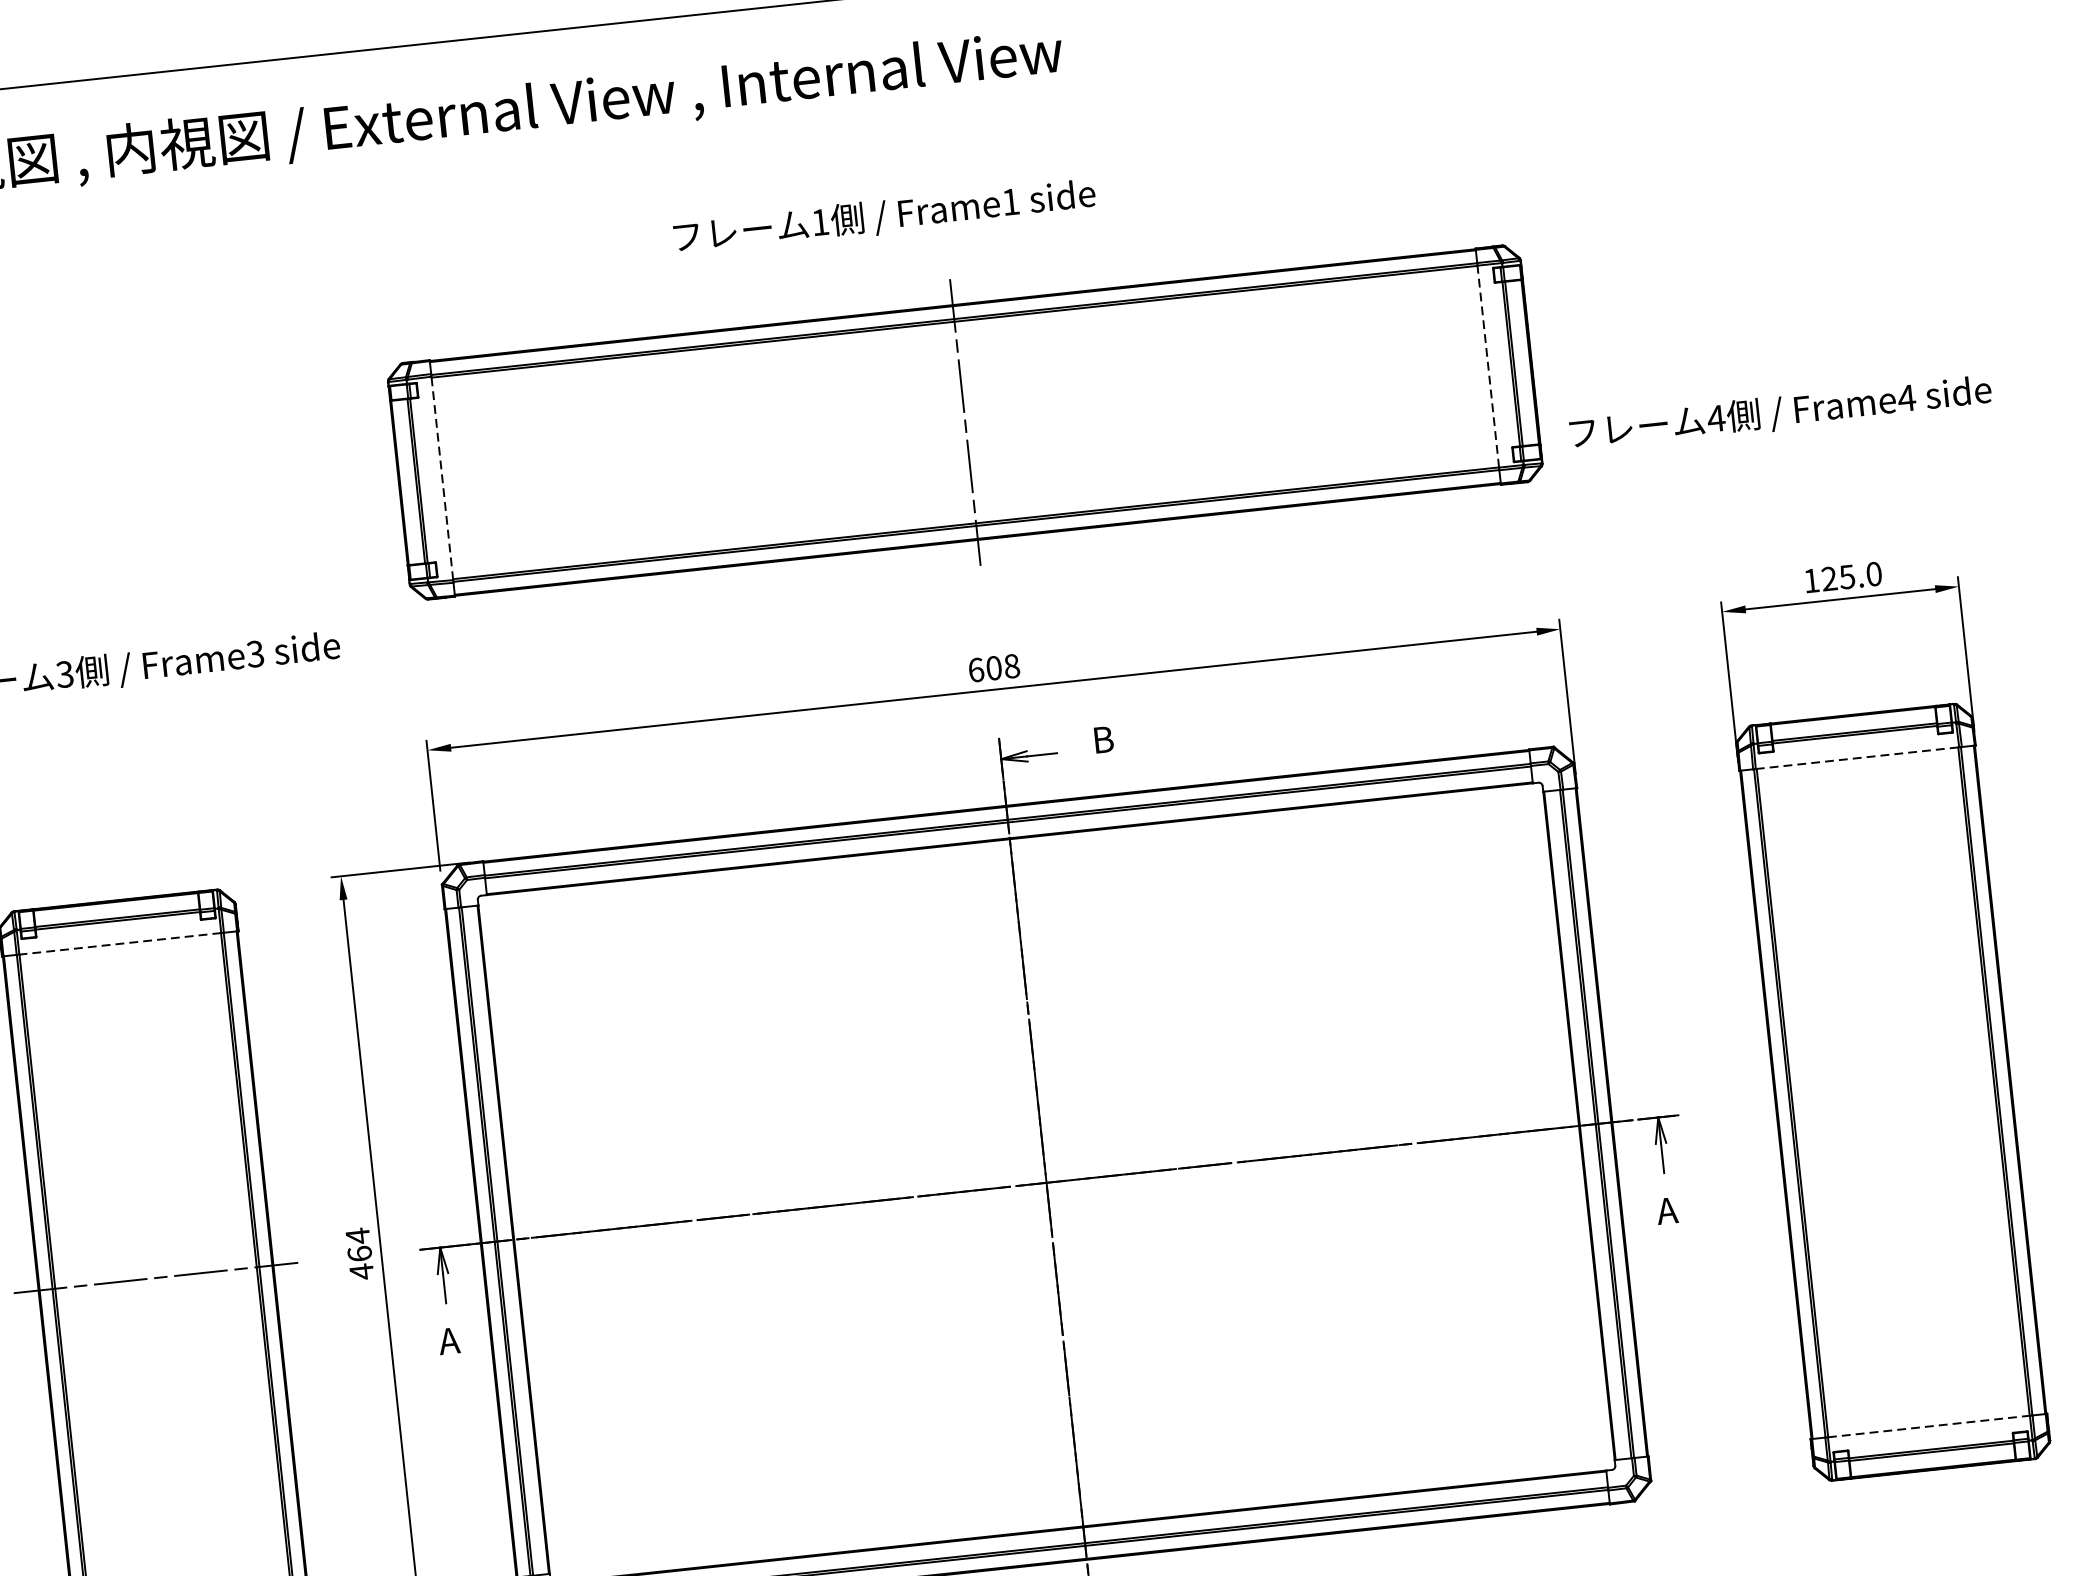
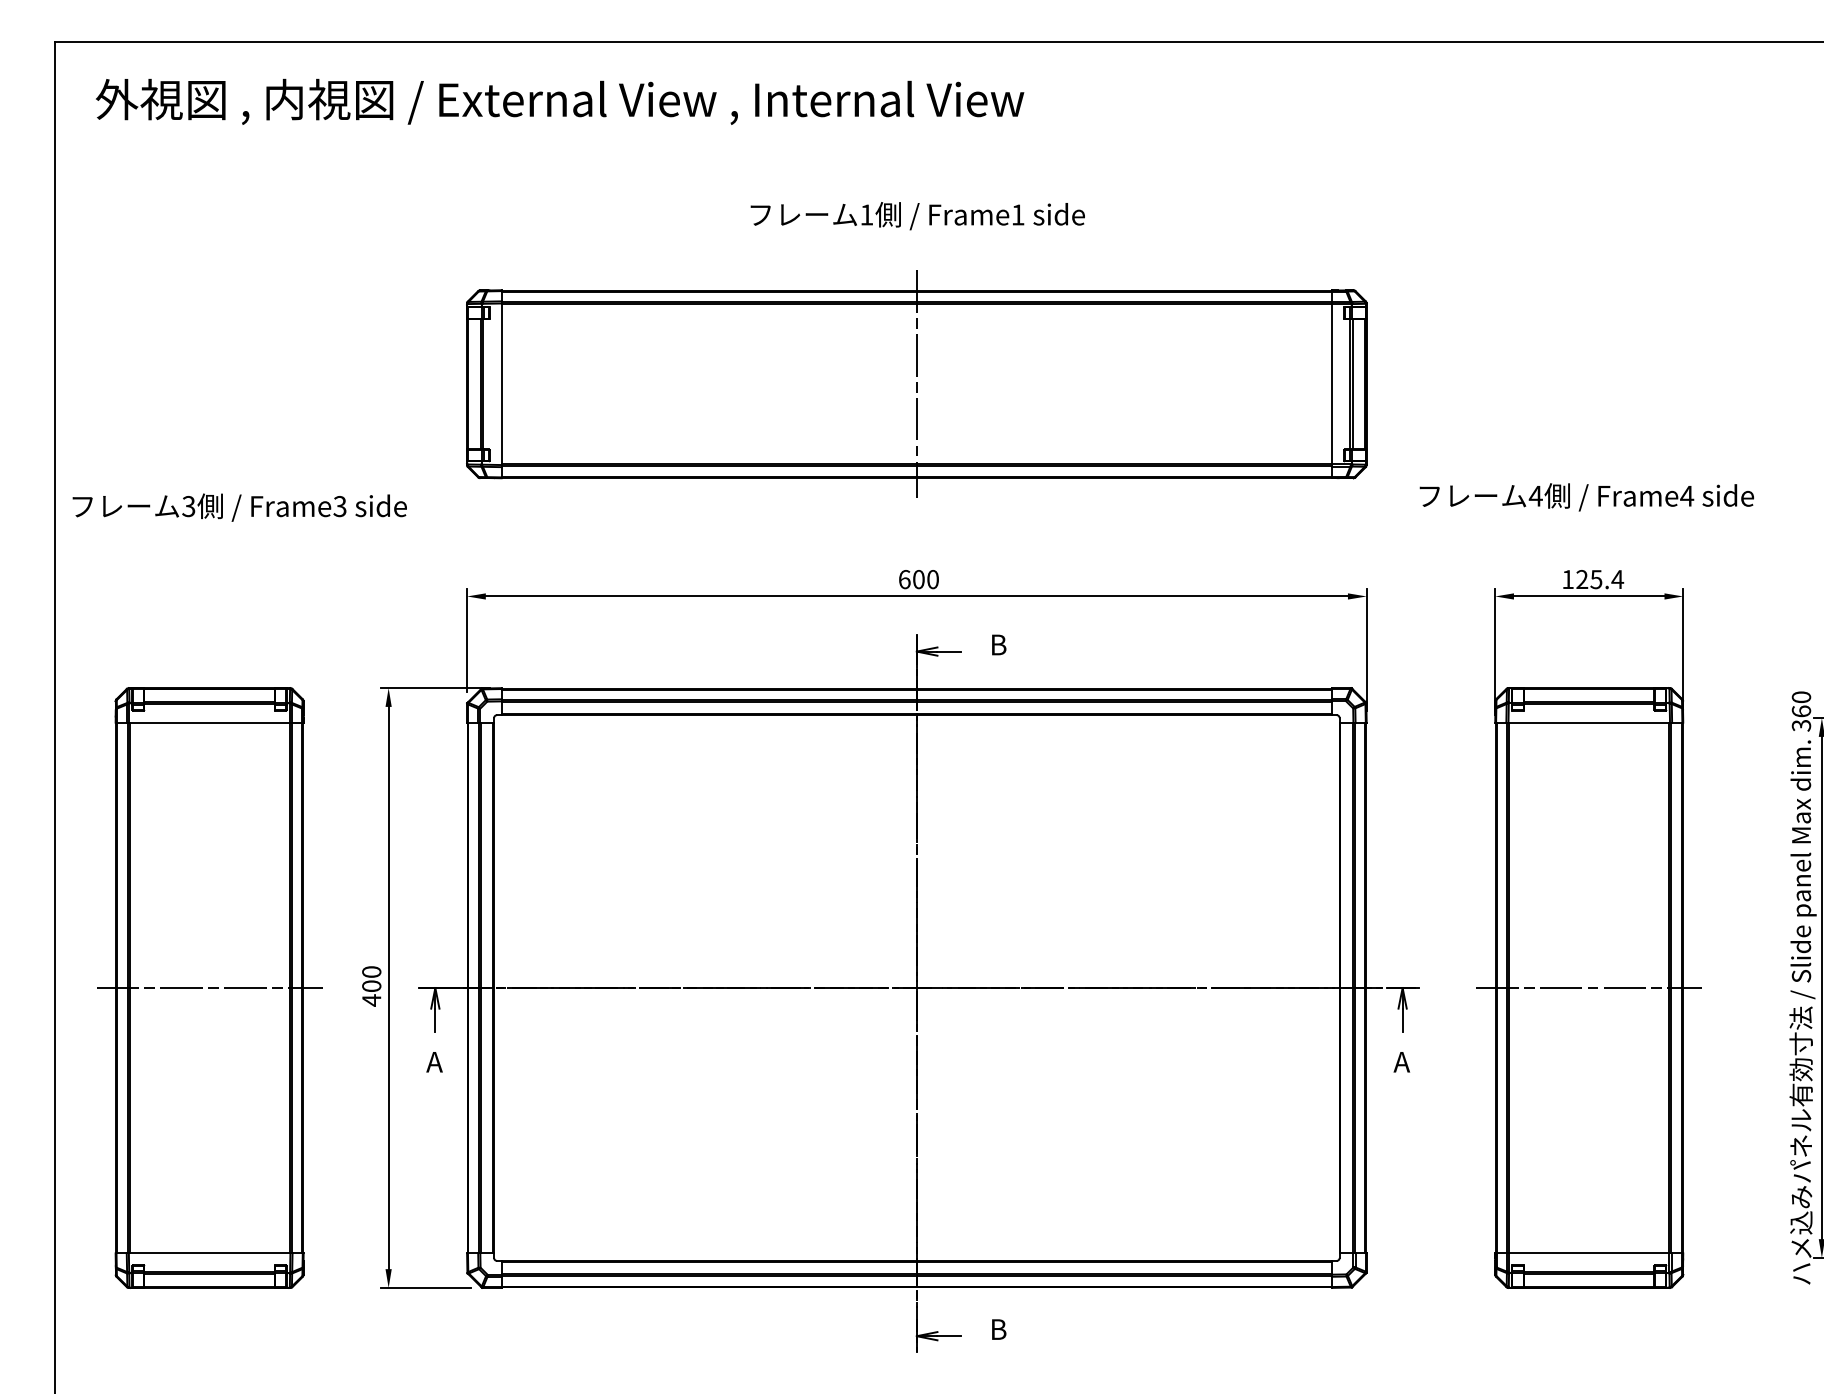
text: (884, 217) -> (917, 216), moved
line: (1488, 365) -> (1332, 383), dashed -> solid
text: (1780, 413) -> (1586, 497), moved
line: (442, 478) -> (501, 384), dashed -> solid
text: (1873, 574) -> (1617, 579), 125.0 -> 125.4
text: (1011, 666) -> (932, 579), 608 -> 600
line: (1857, 757) -> (1589, 722), dashed -> solid
line: (120, 943) -> (209, 722), dashed -> solid
line: (1893, 1092) -> (1589, 988), added
text: (358, 1244) -> (371, 978), 464 -> 400
line: (1929, 1426) -> (1589, 1253), dashed -> solid

